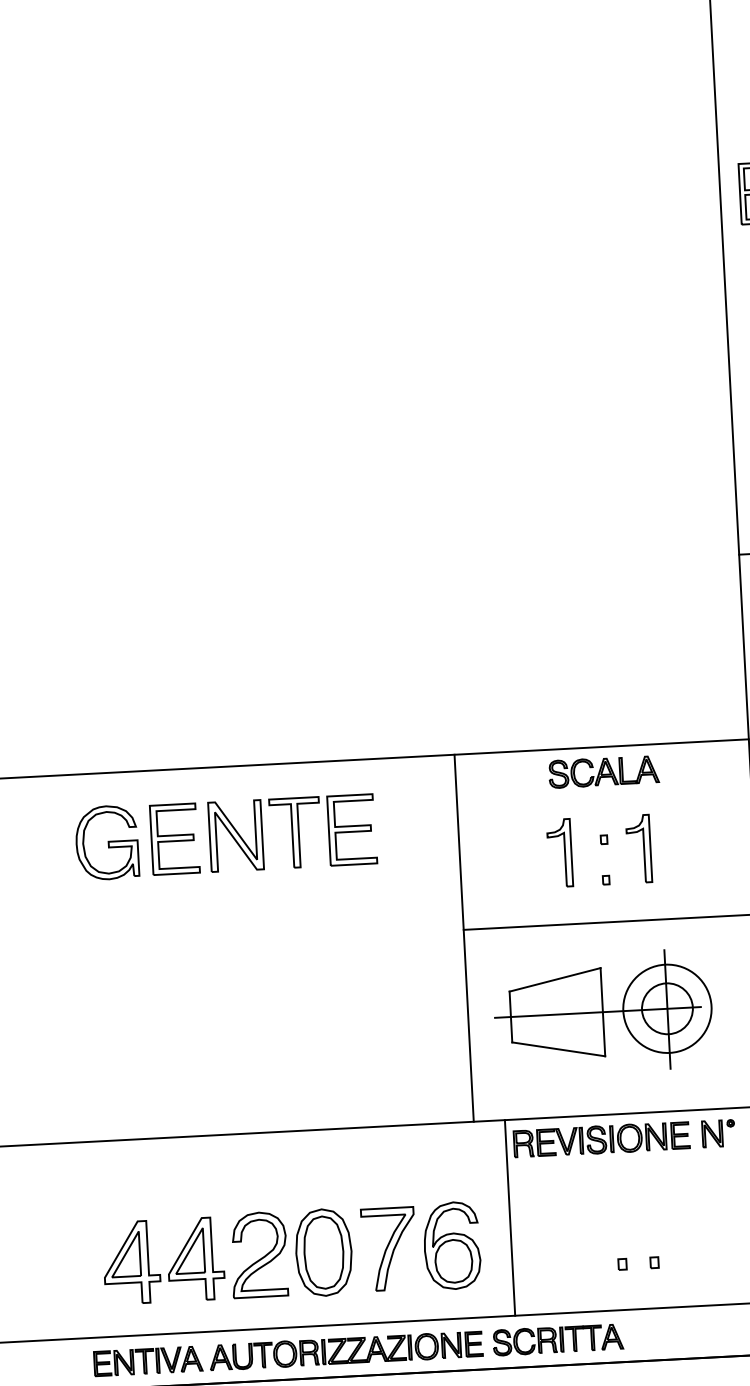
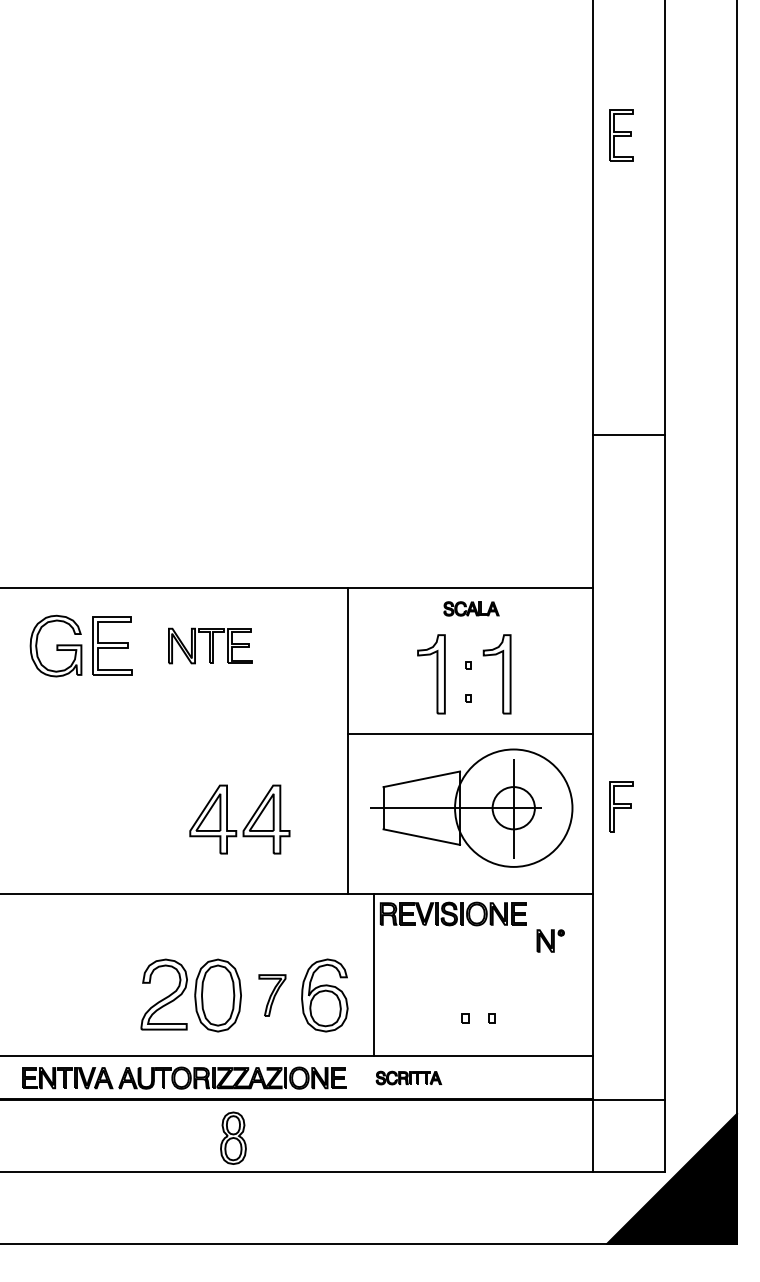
part: (604, 771) -> (471, 608), size x0.6
part: (291, 832) -> (209, 645), size x0.6
part: (638, 849) -> (496, 674), size x1.4
part: (558, 853) -> (430, 674), size x1.4
circle: (667, 1007) -> (513, 807), size x1.6
part: (718, 1133) -> (550, 940), moved
part: (389, 1249) -> (272, 995), size x0.6
part: (172, 1266) -> (246, 824), moved
part: (557, 1339) -> (408, 1077), size x0.6

